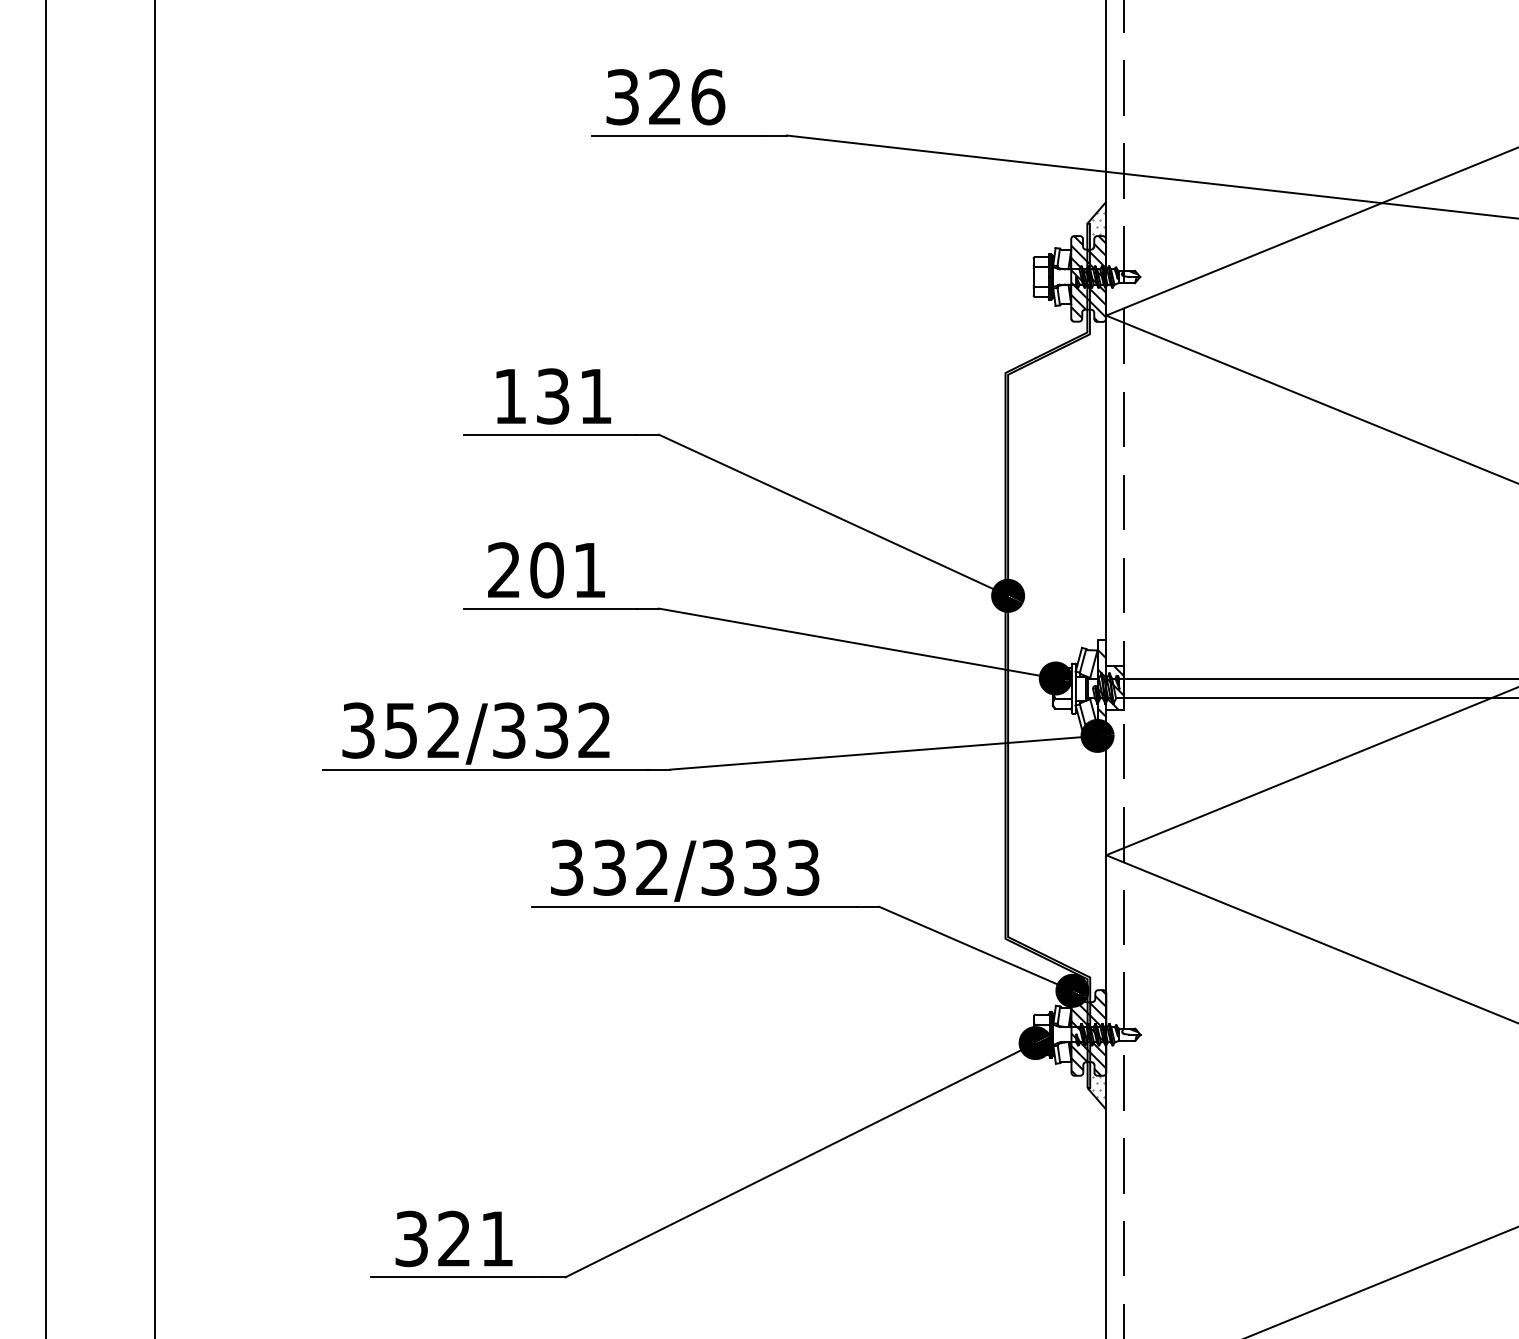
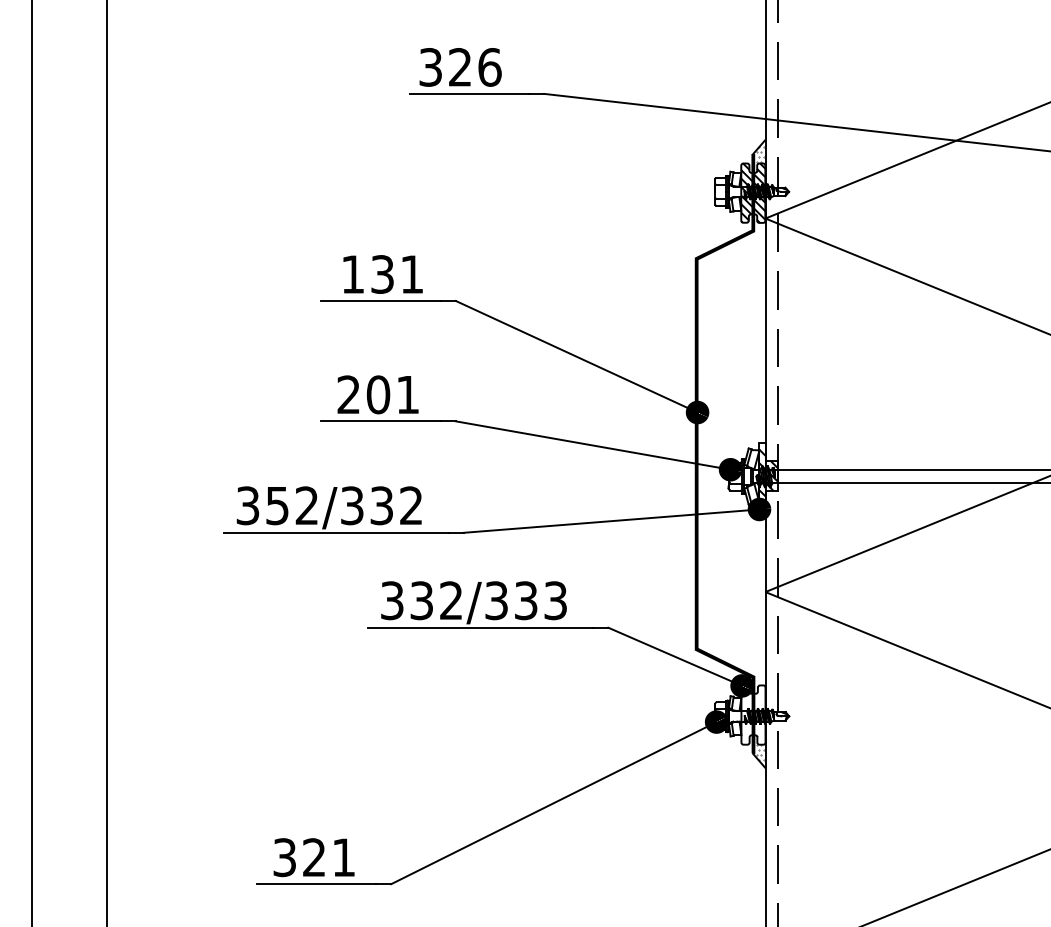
hatch: (1088, 1032) -> (753, 714), removed

